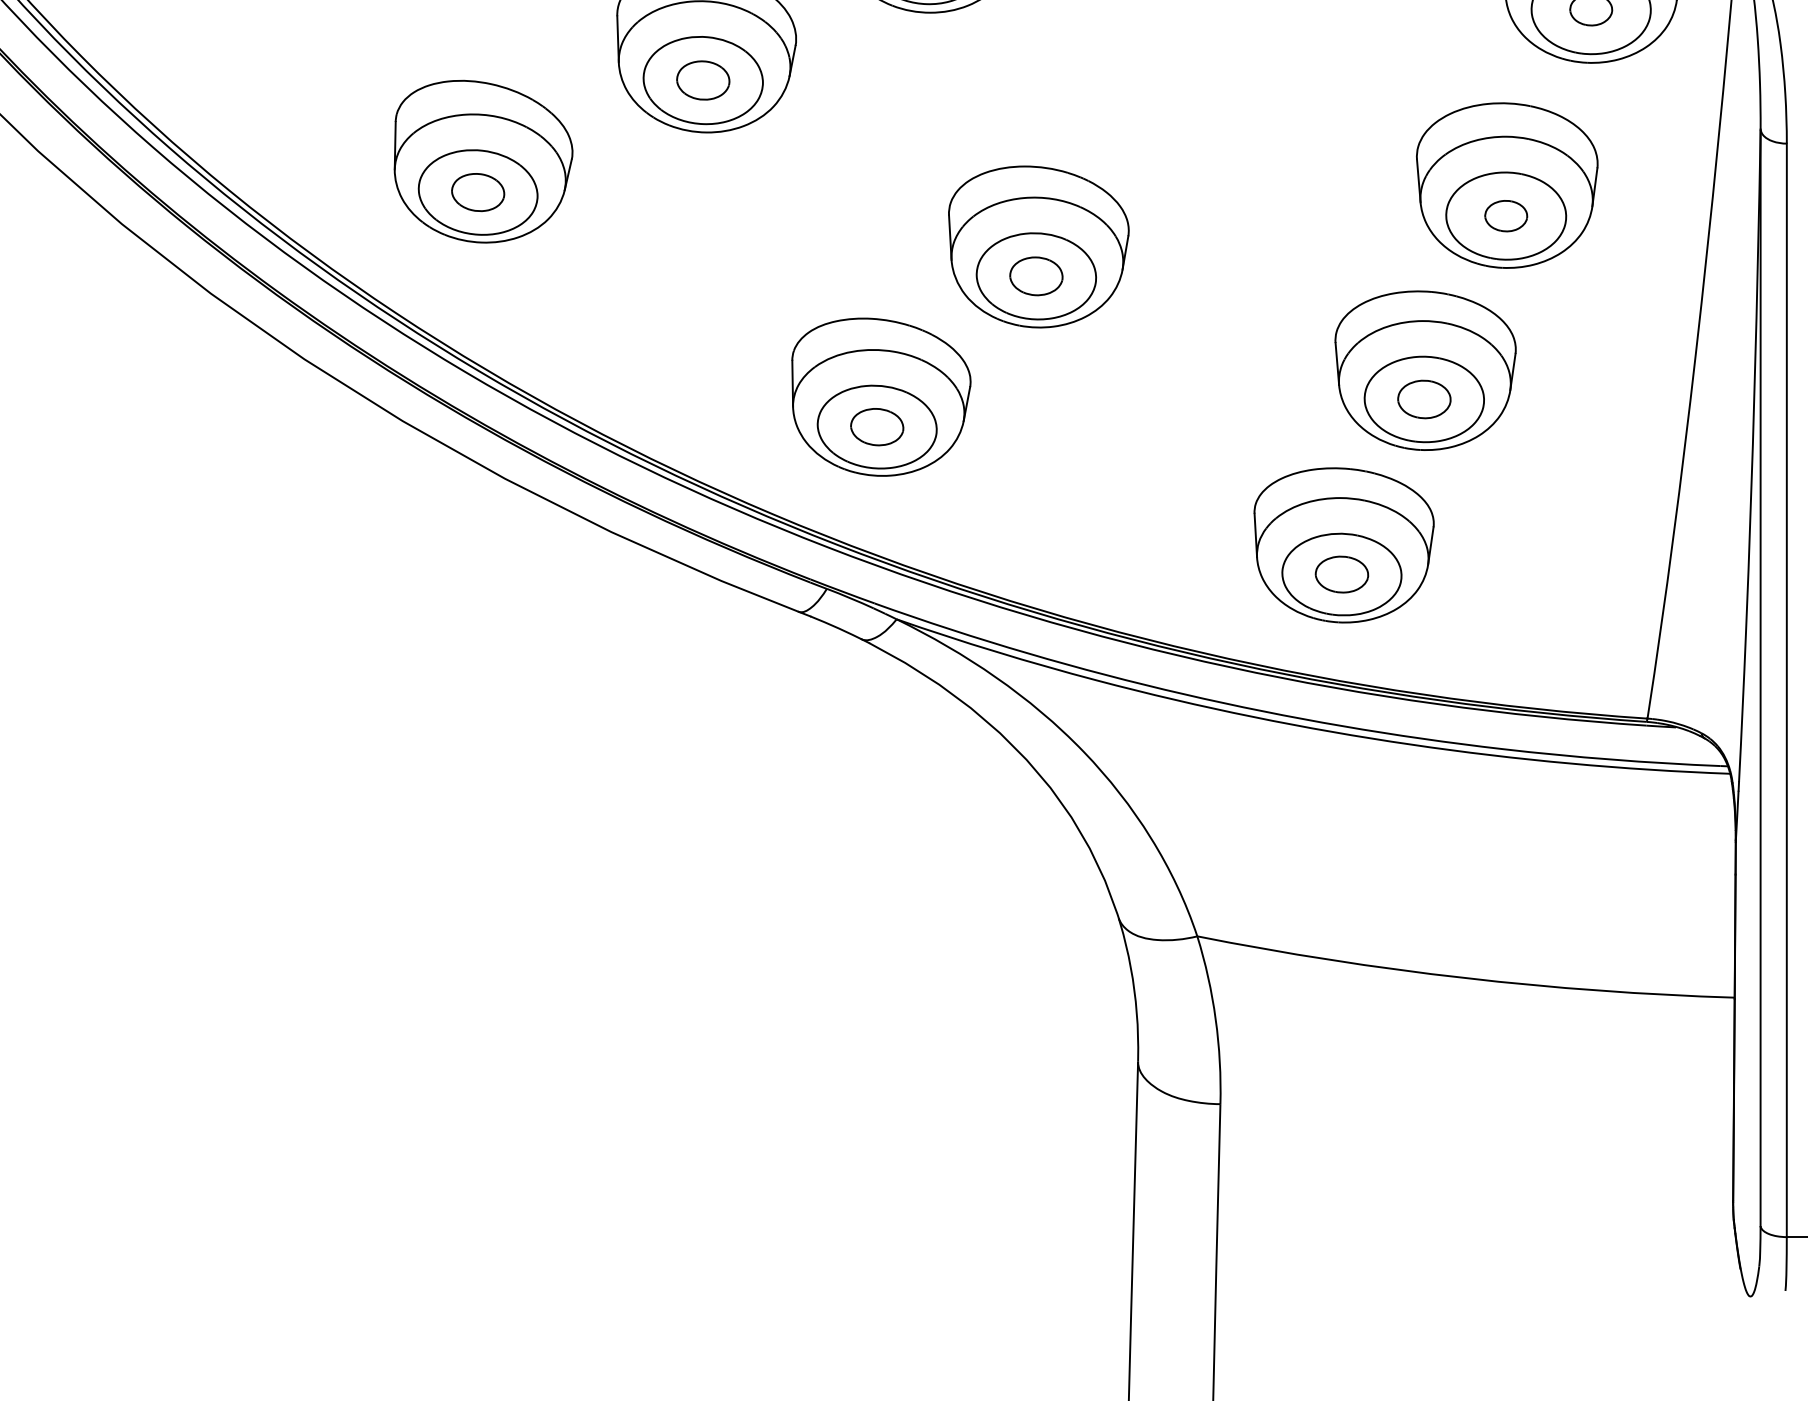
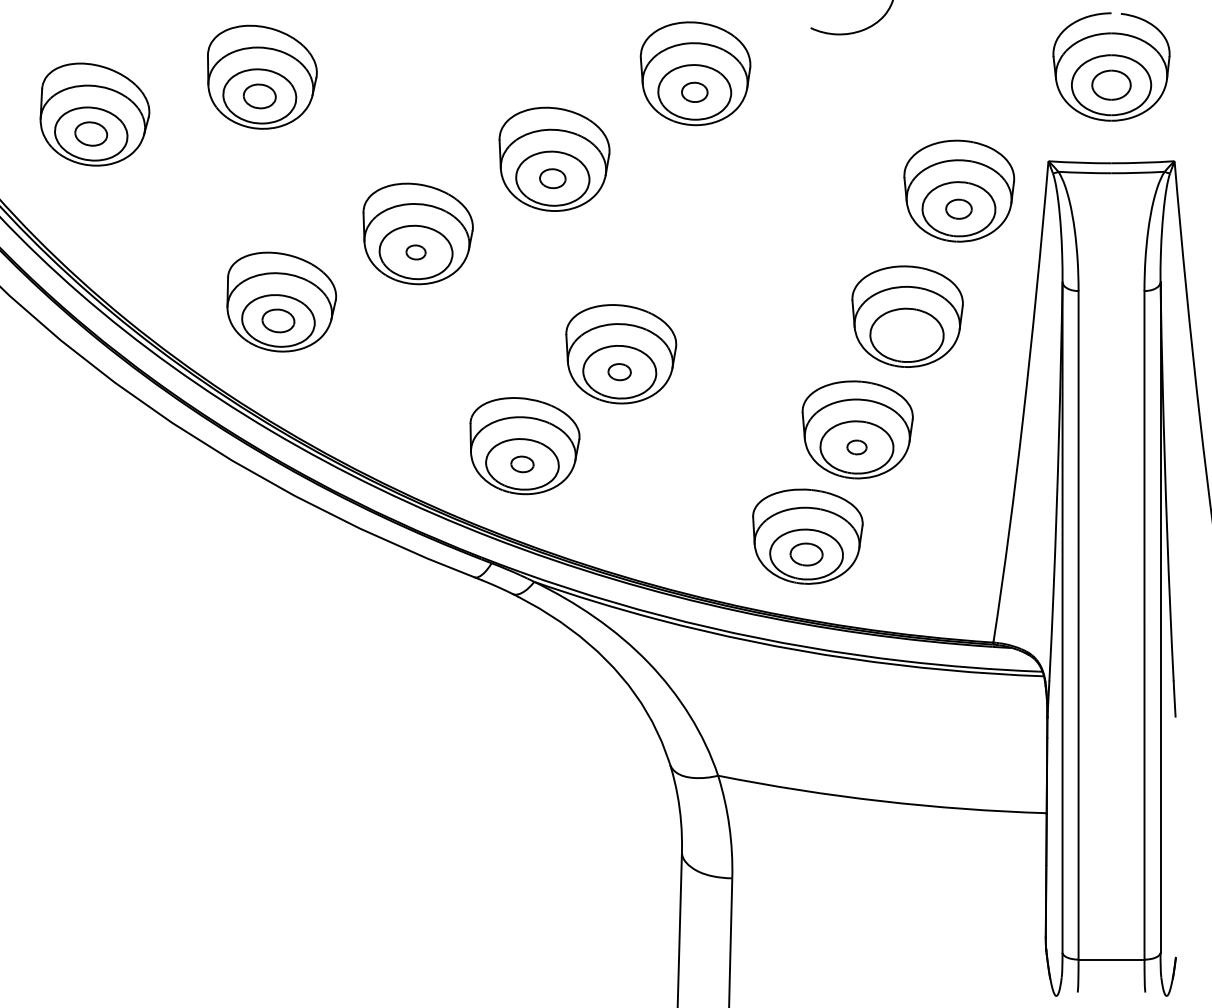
part: (702, 80) -> (415, 252), size x0.6
part: (1505, 216) -> (906, 335), removed
part: (1035, 275) -> (619, 371), size x0.7
part: (1423, 399) -> (856, 447), size x0.6
part: (877, 427) -> (522, 464), size x0.7

